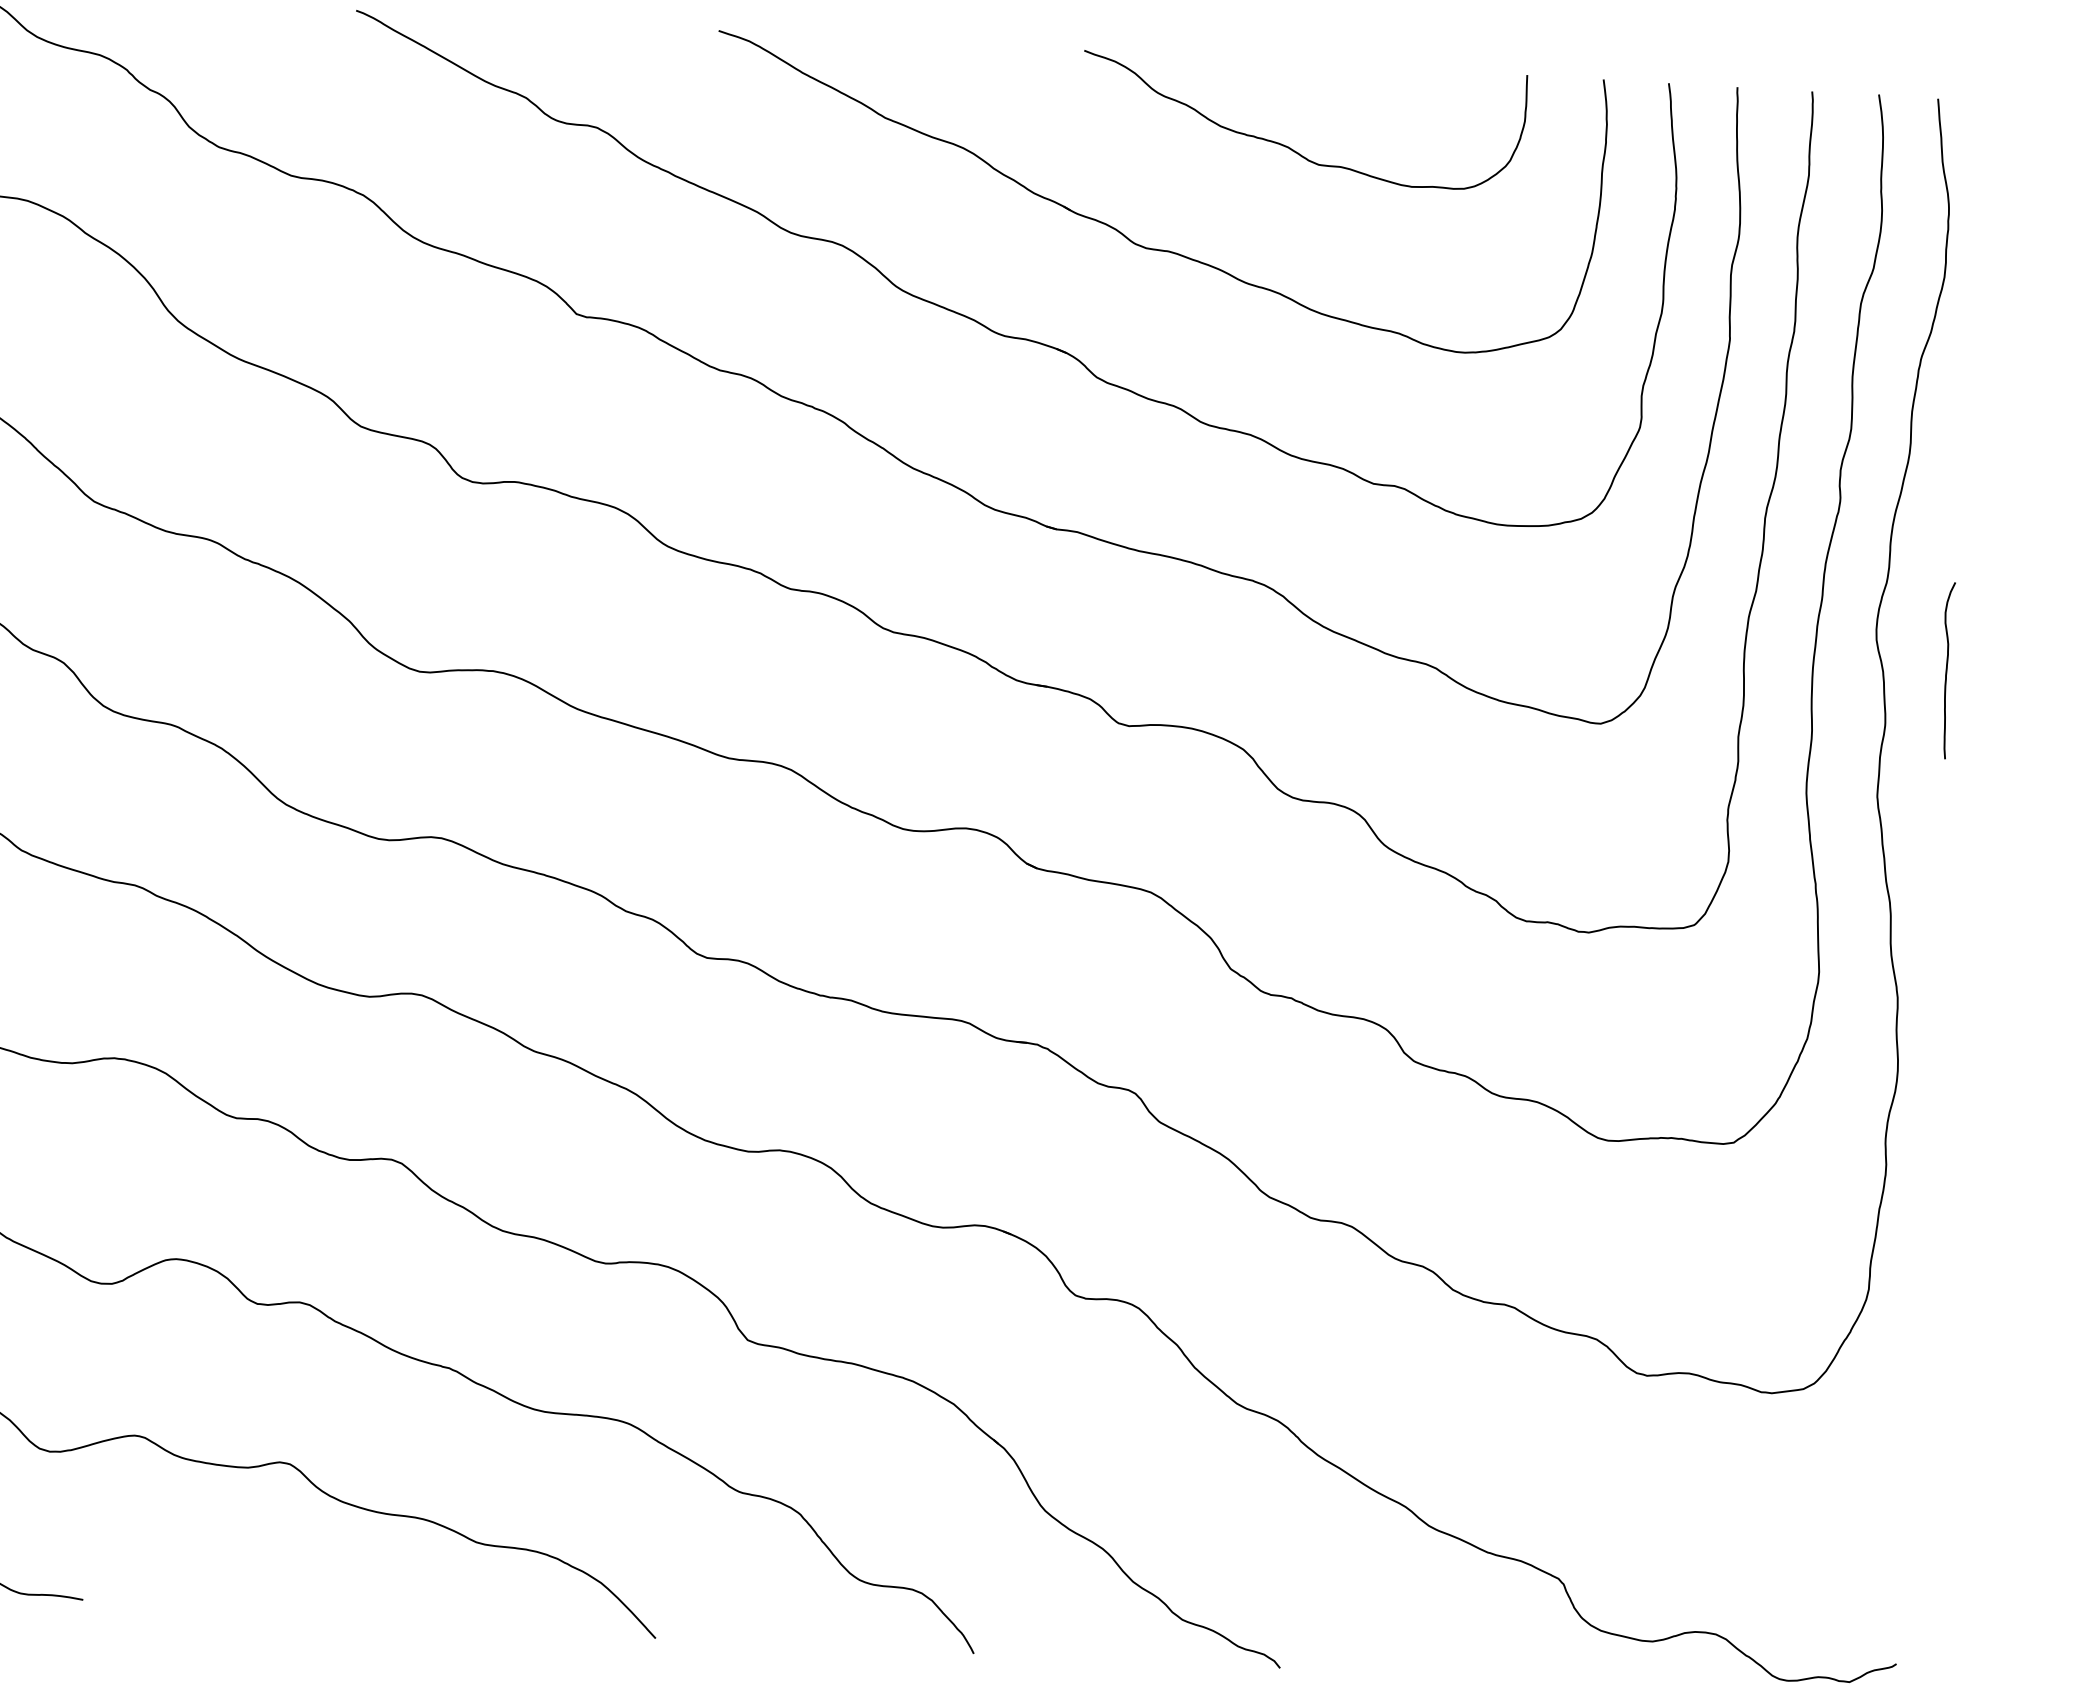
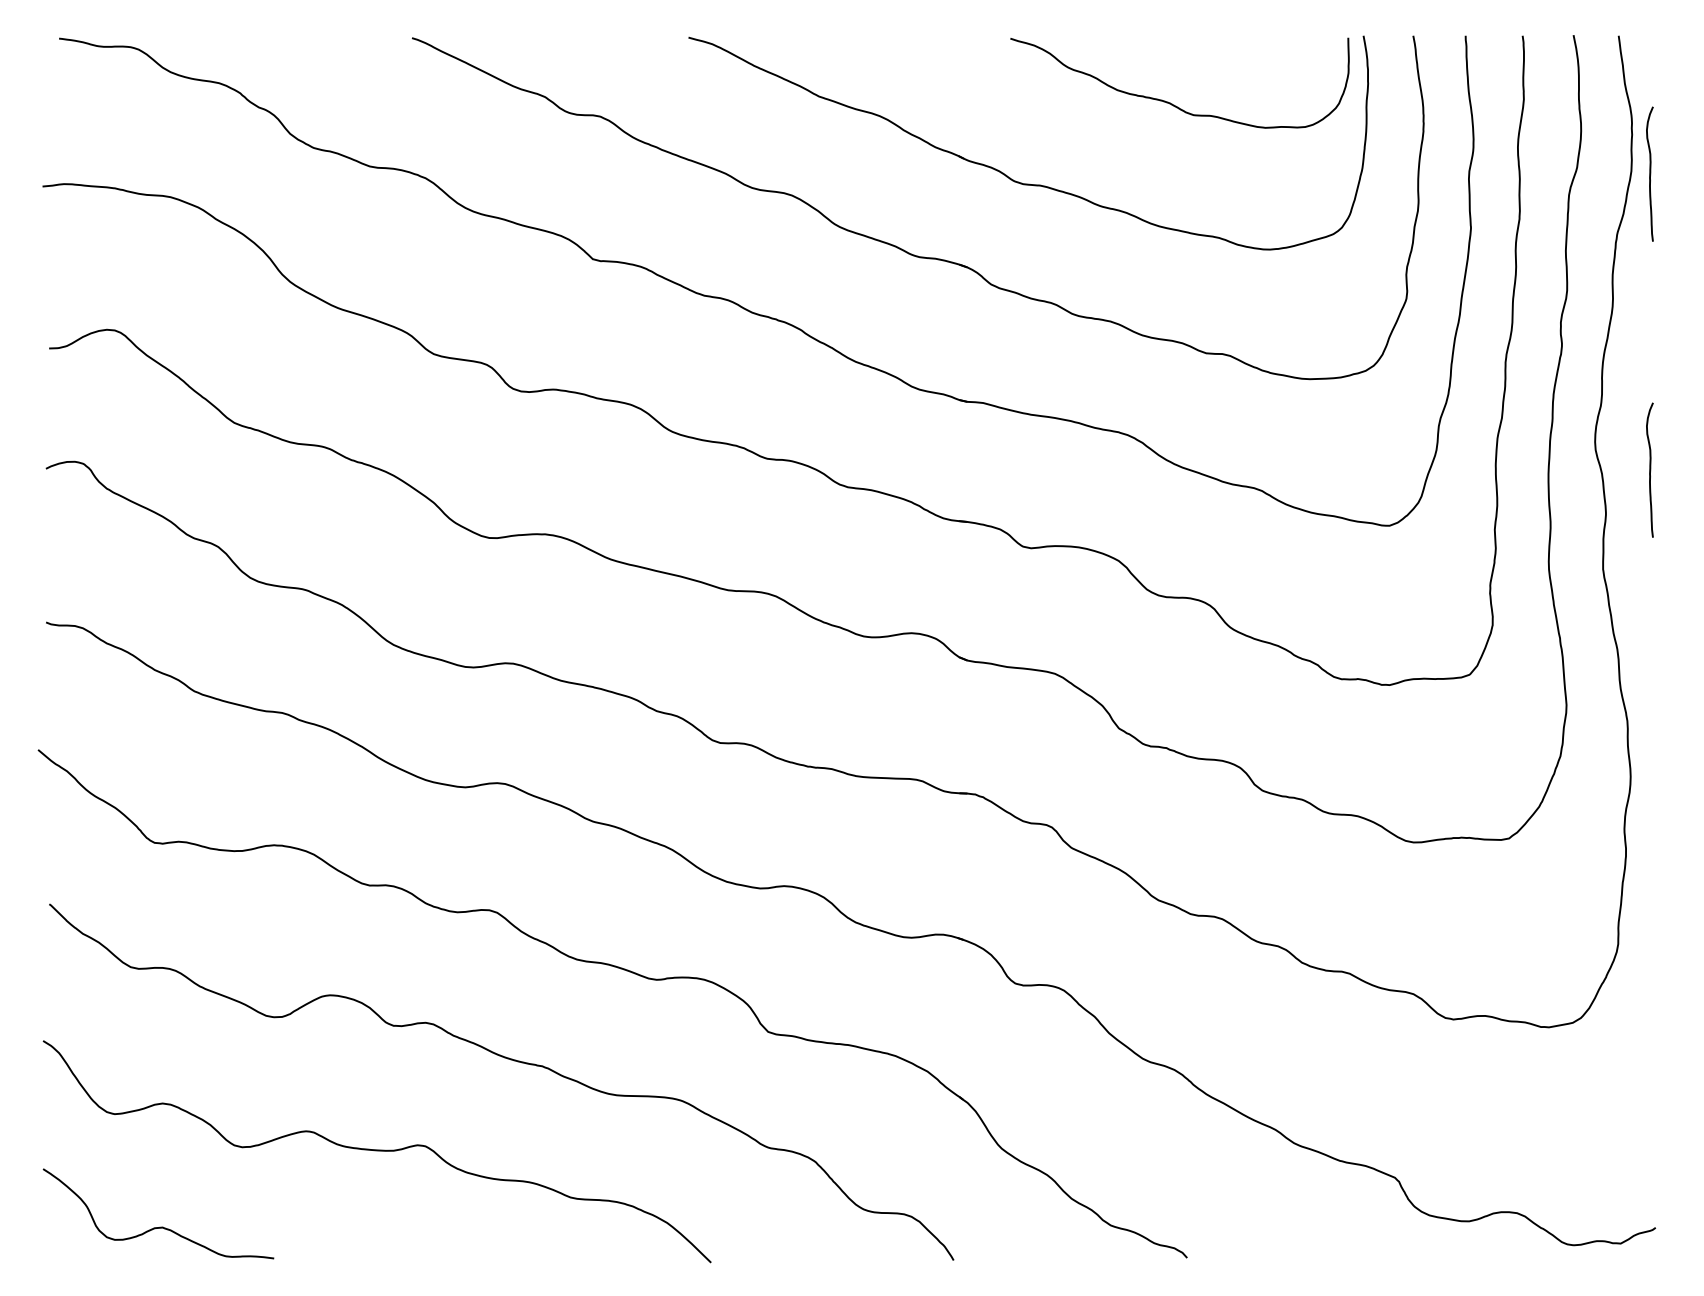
curve: (1289, 146) -> (1170, 102), moved
curve: (1968, 281) -> (1649, 173), added

